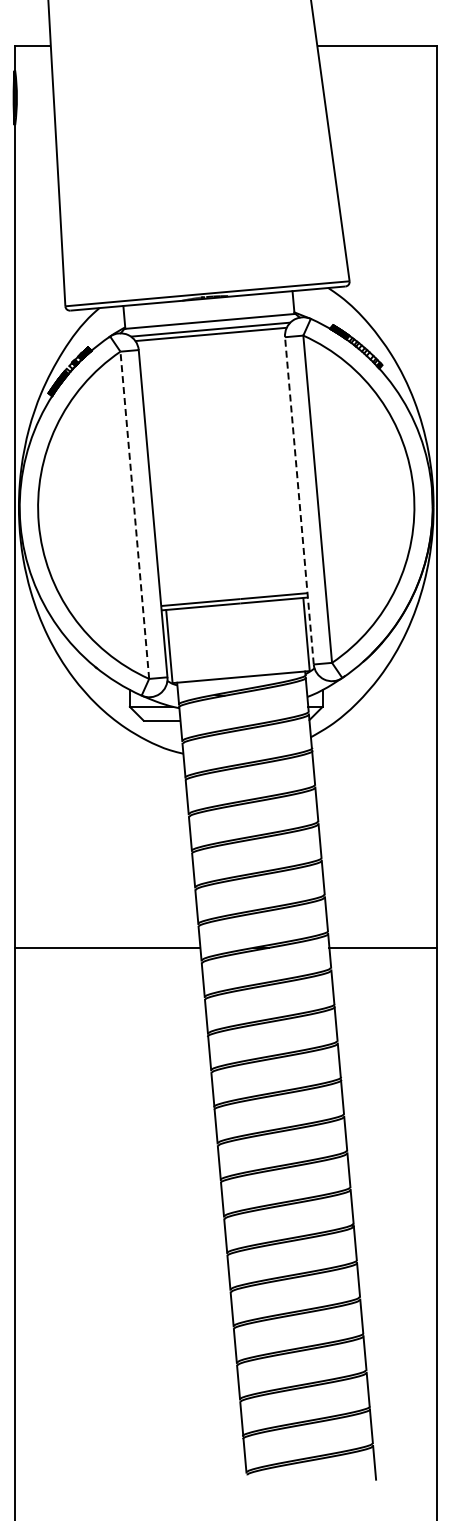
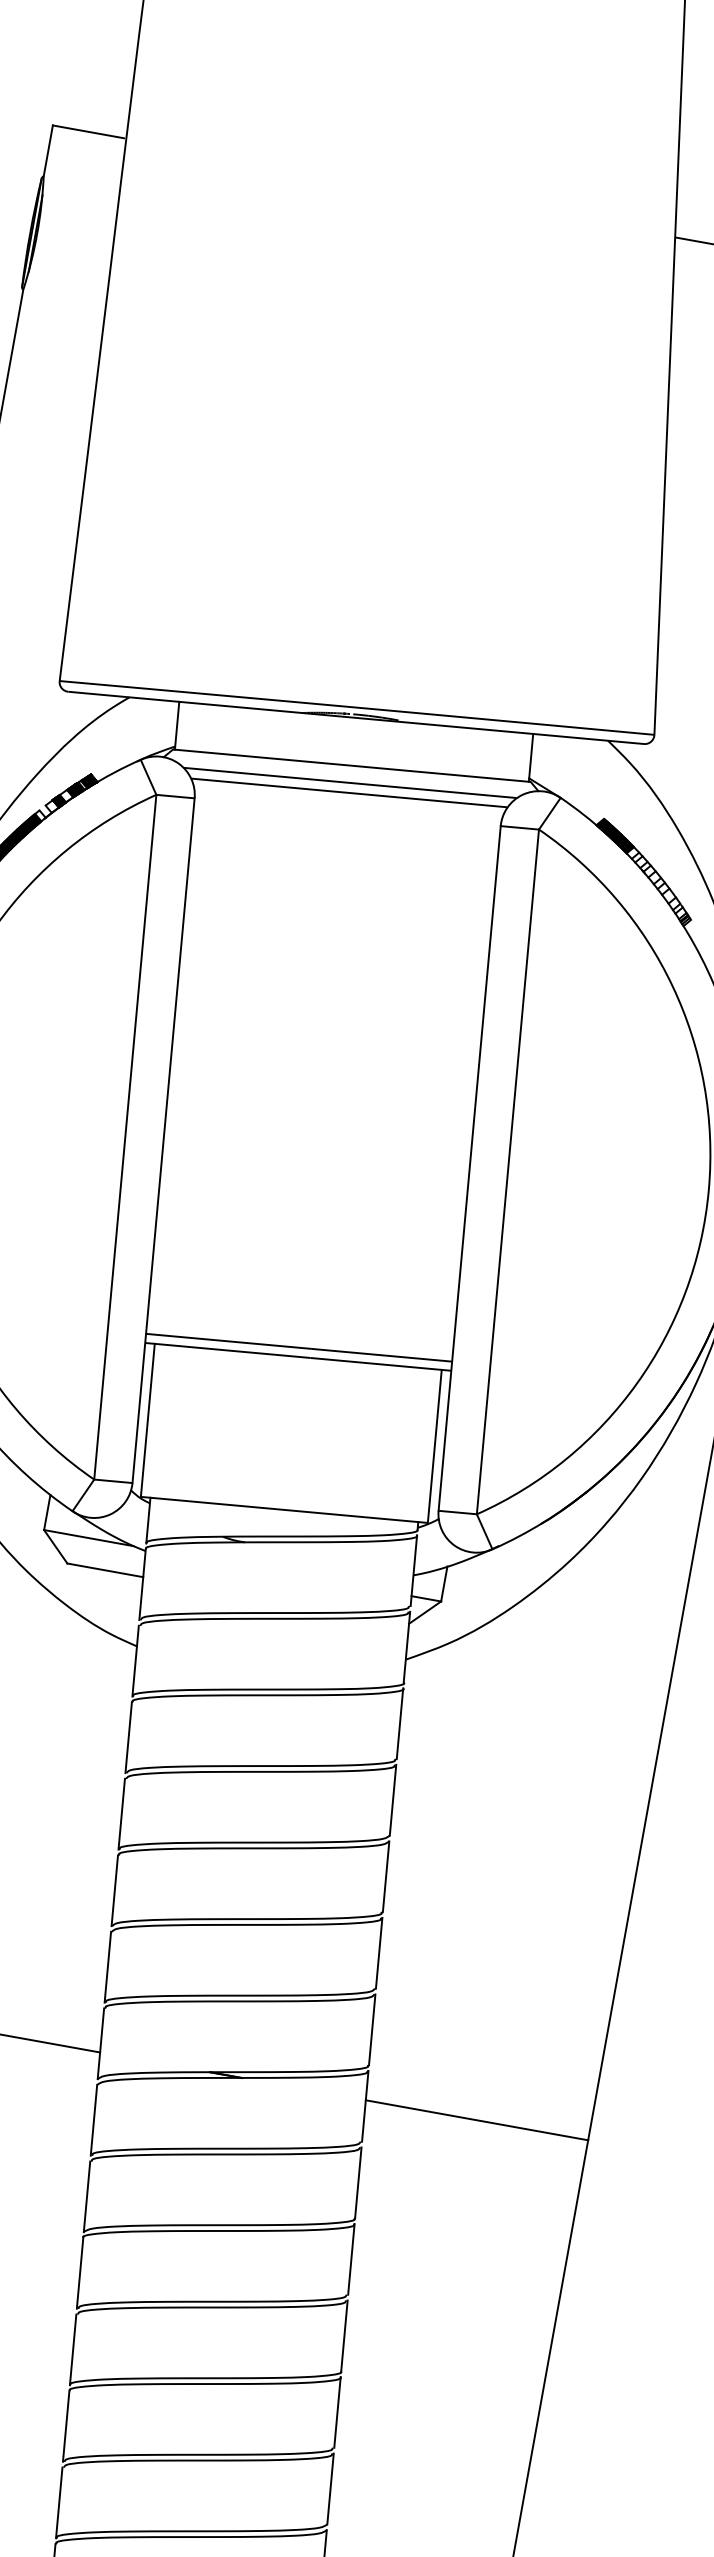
line: (299, 500) -> (469, 1167), dashed -> solid
line: (134, 514) -> (124, 1135), dashed -> solid

